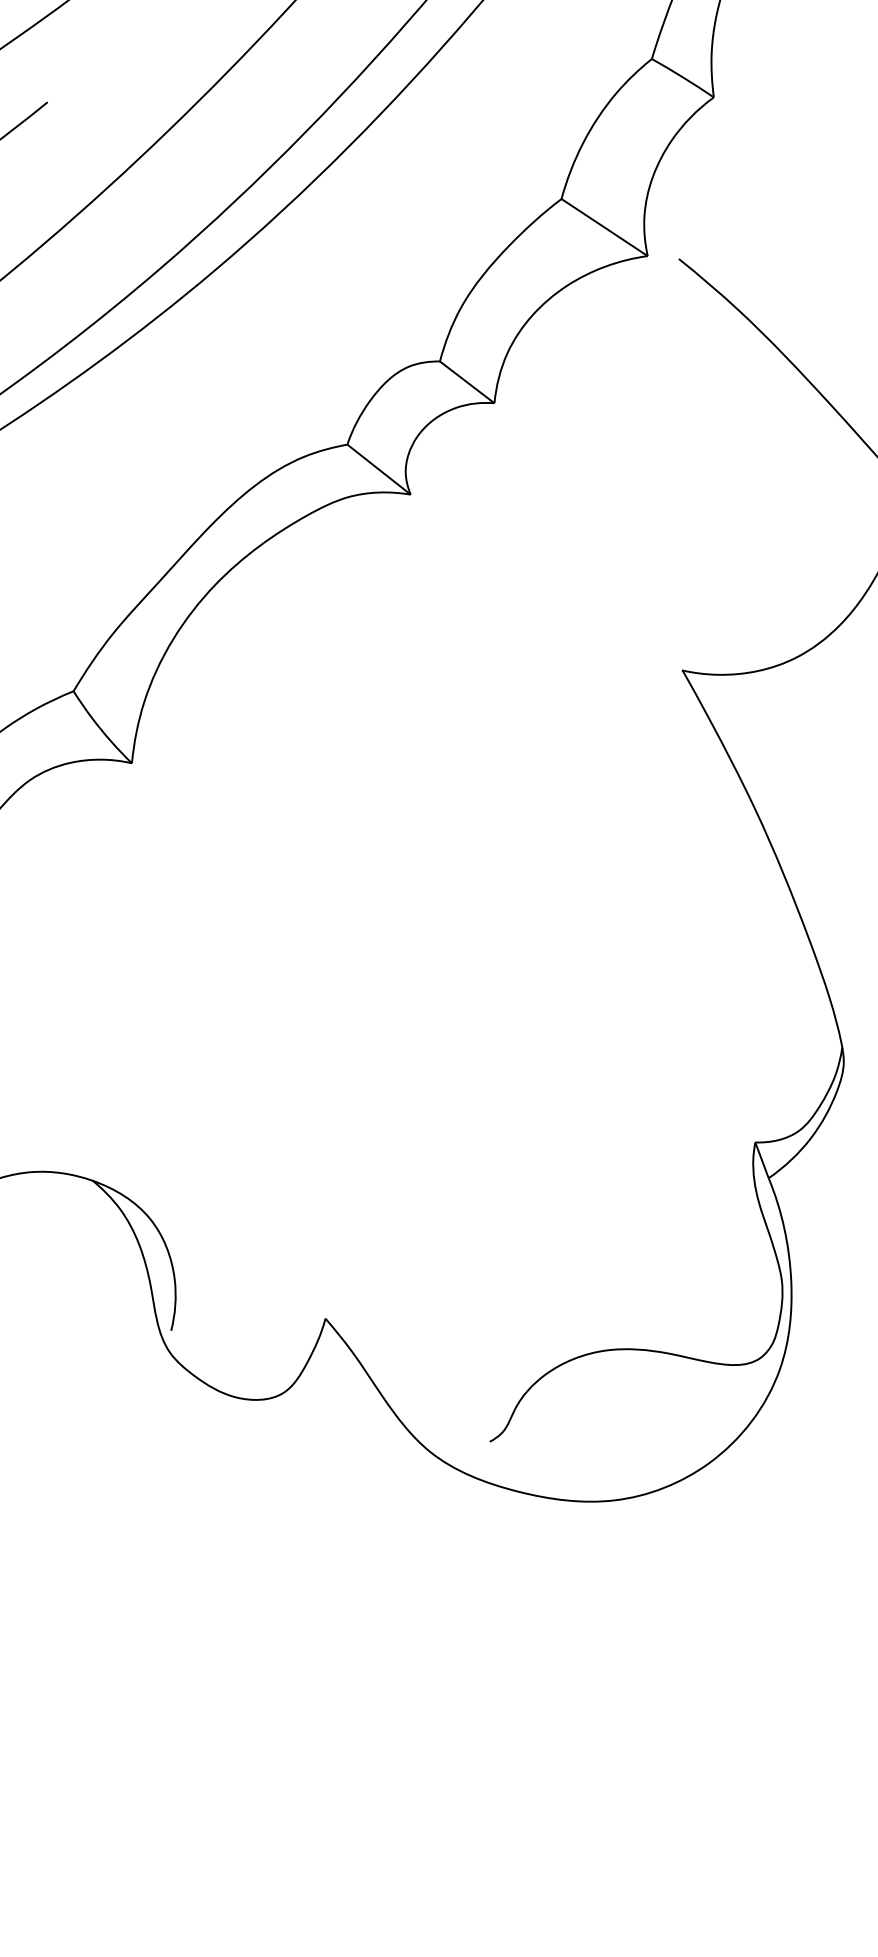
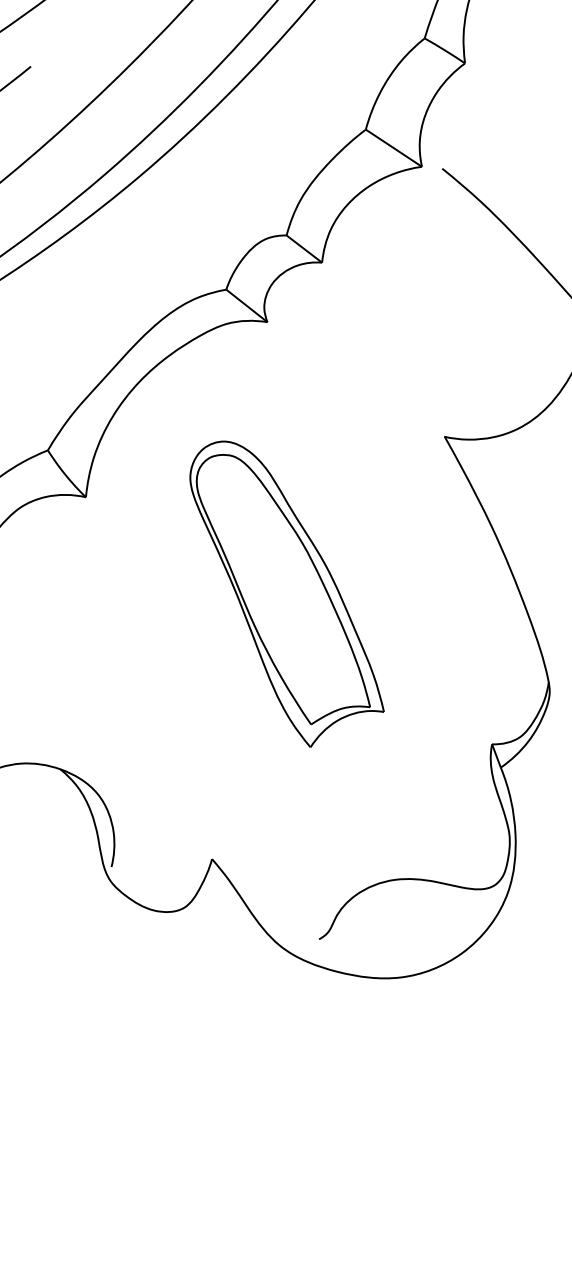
part: (439, 910) -> (286, 593), added

